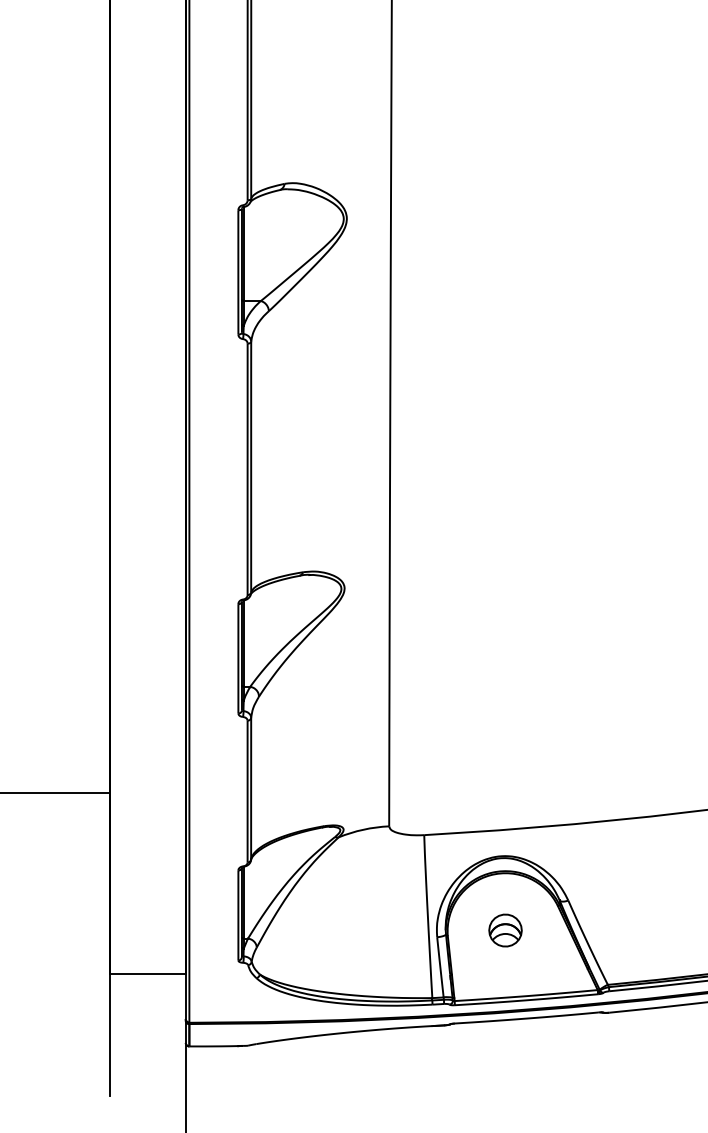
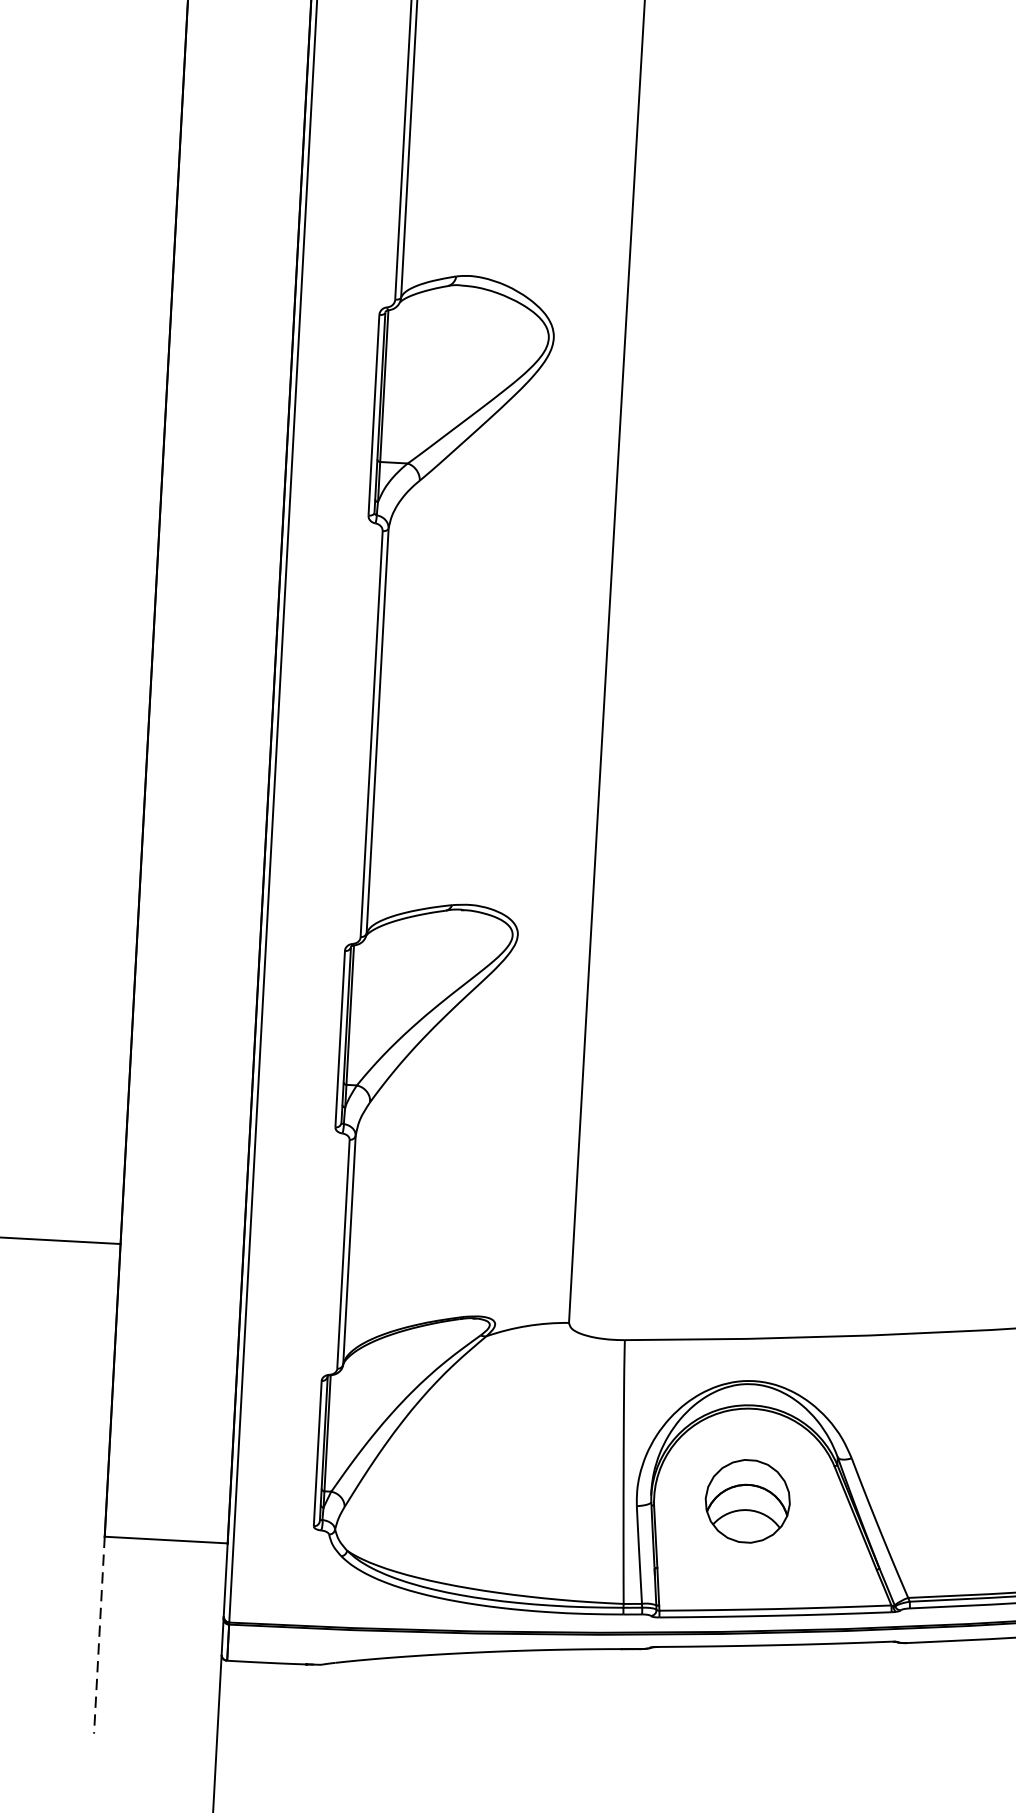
part: (505, 930) -> (747, 1501), size x1.6
line: (109, 1034) -> (99, 1634), solid -> dashed

